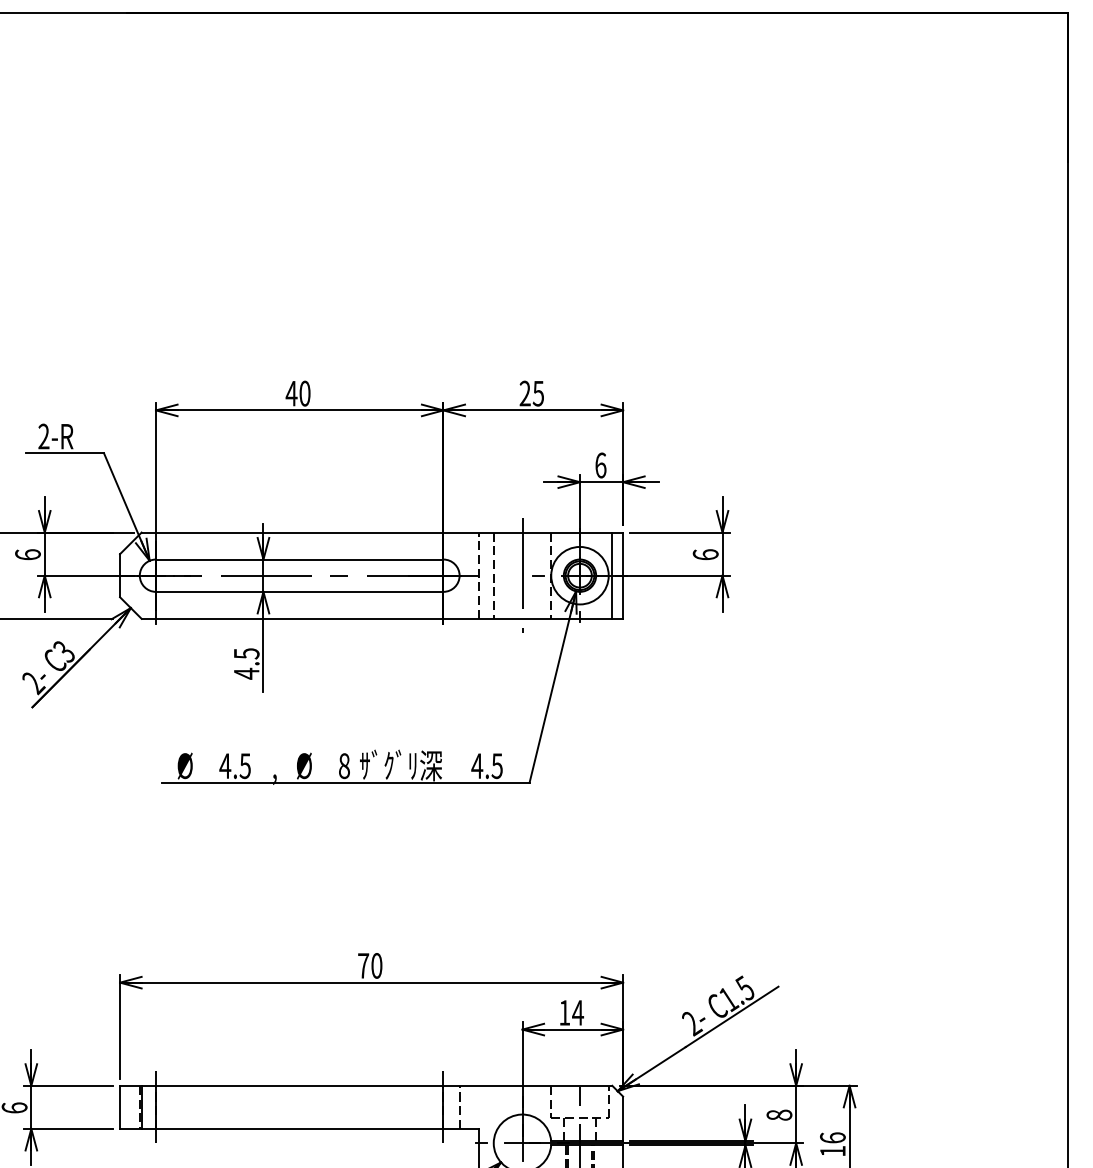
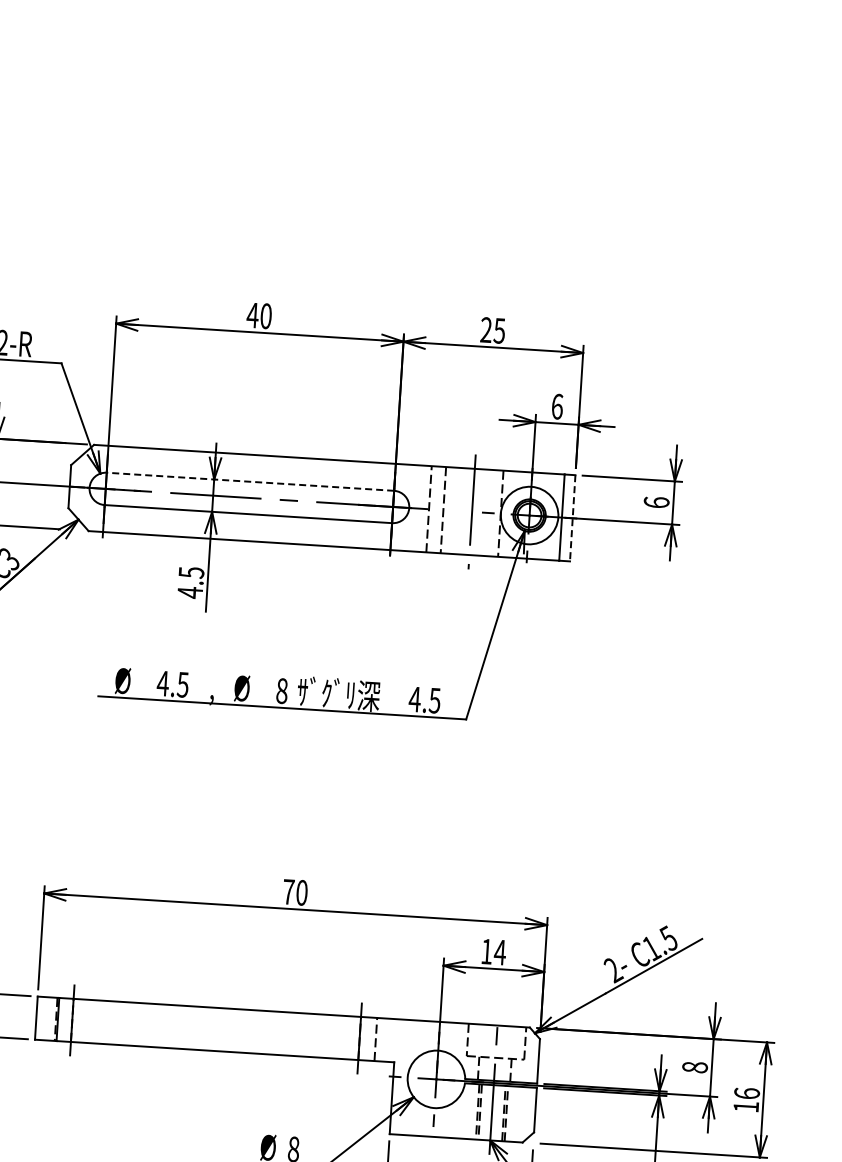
line: (299, 559) -> (250, 481), solid -> dashed
line: (623, 576) -> (573, 519), solid -> dashed

